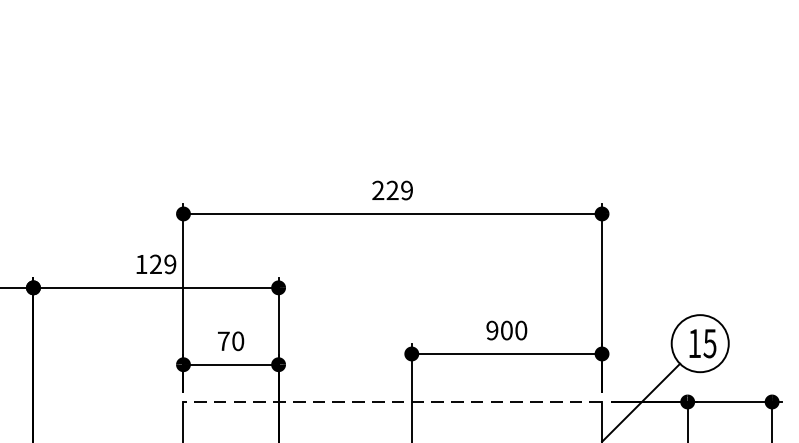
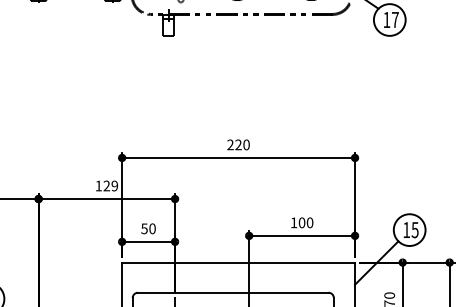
text: (406, 189) -> (246, 144), 229 -> 220
text: (491, 329) -> (293, 222), 900 -> 100
text: (223, 340) -> (144, 228), 70 -> 50
line: (392, 401) -> (238, 262), dashed -> solid

